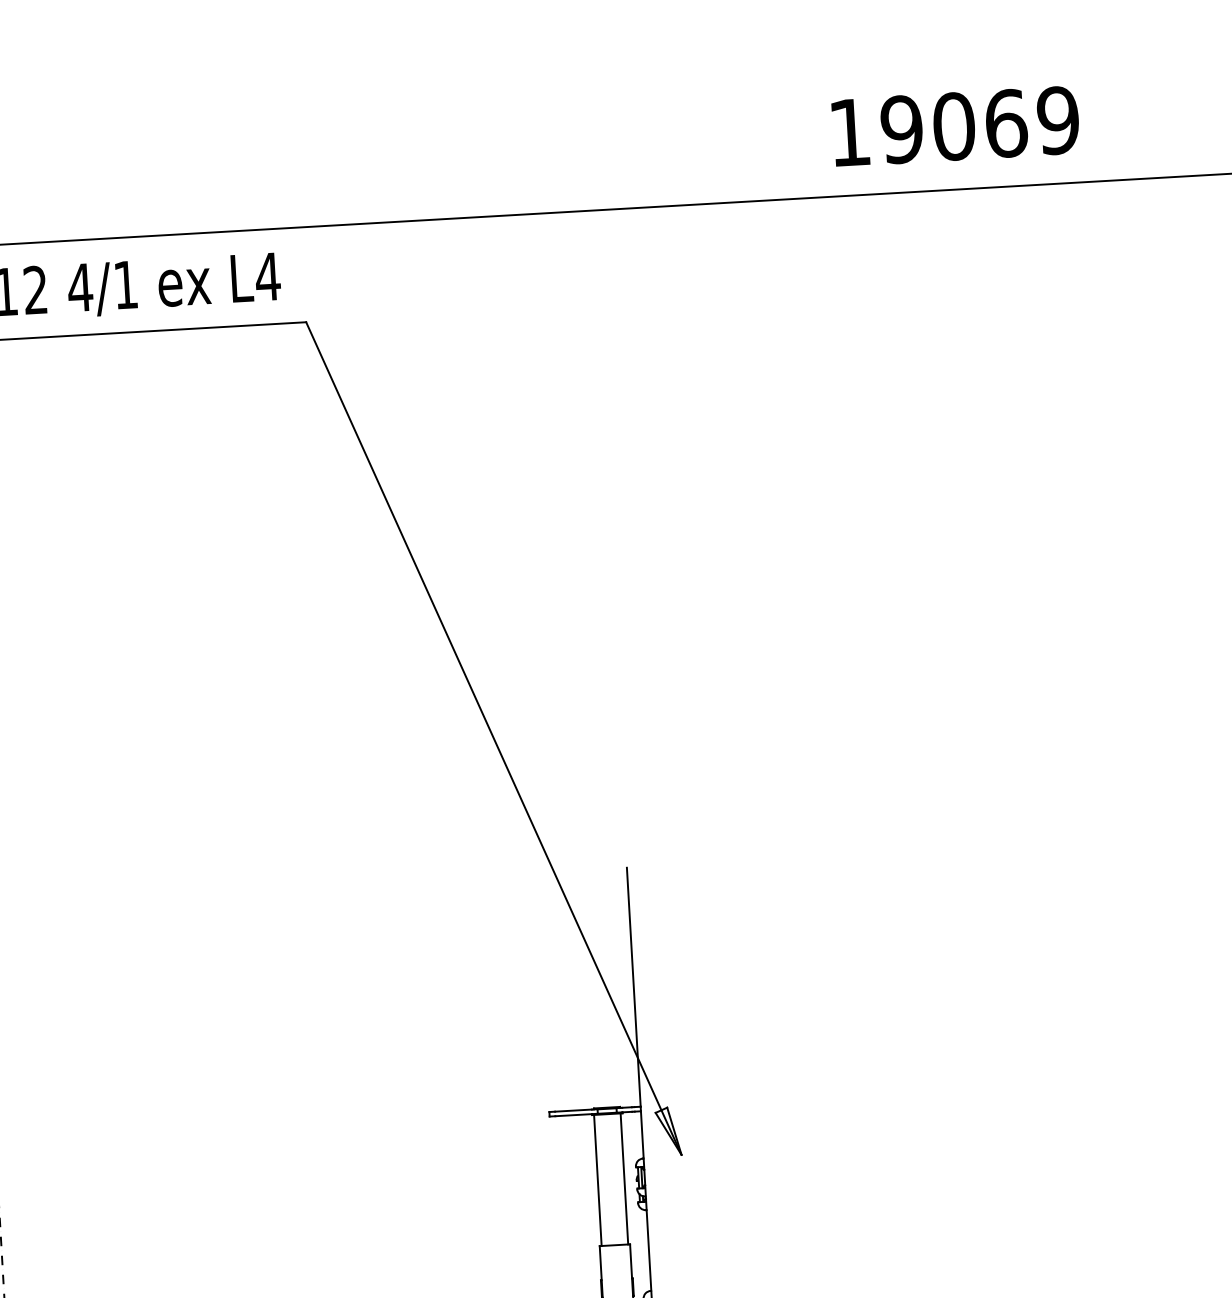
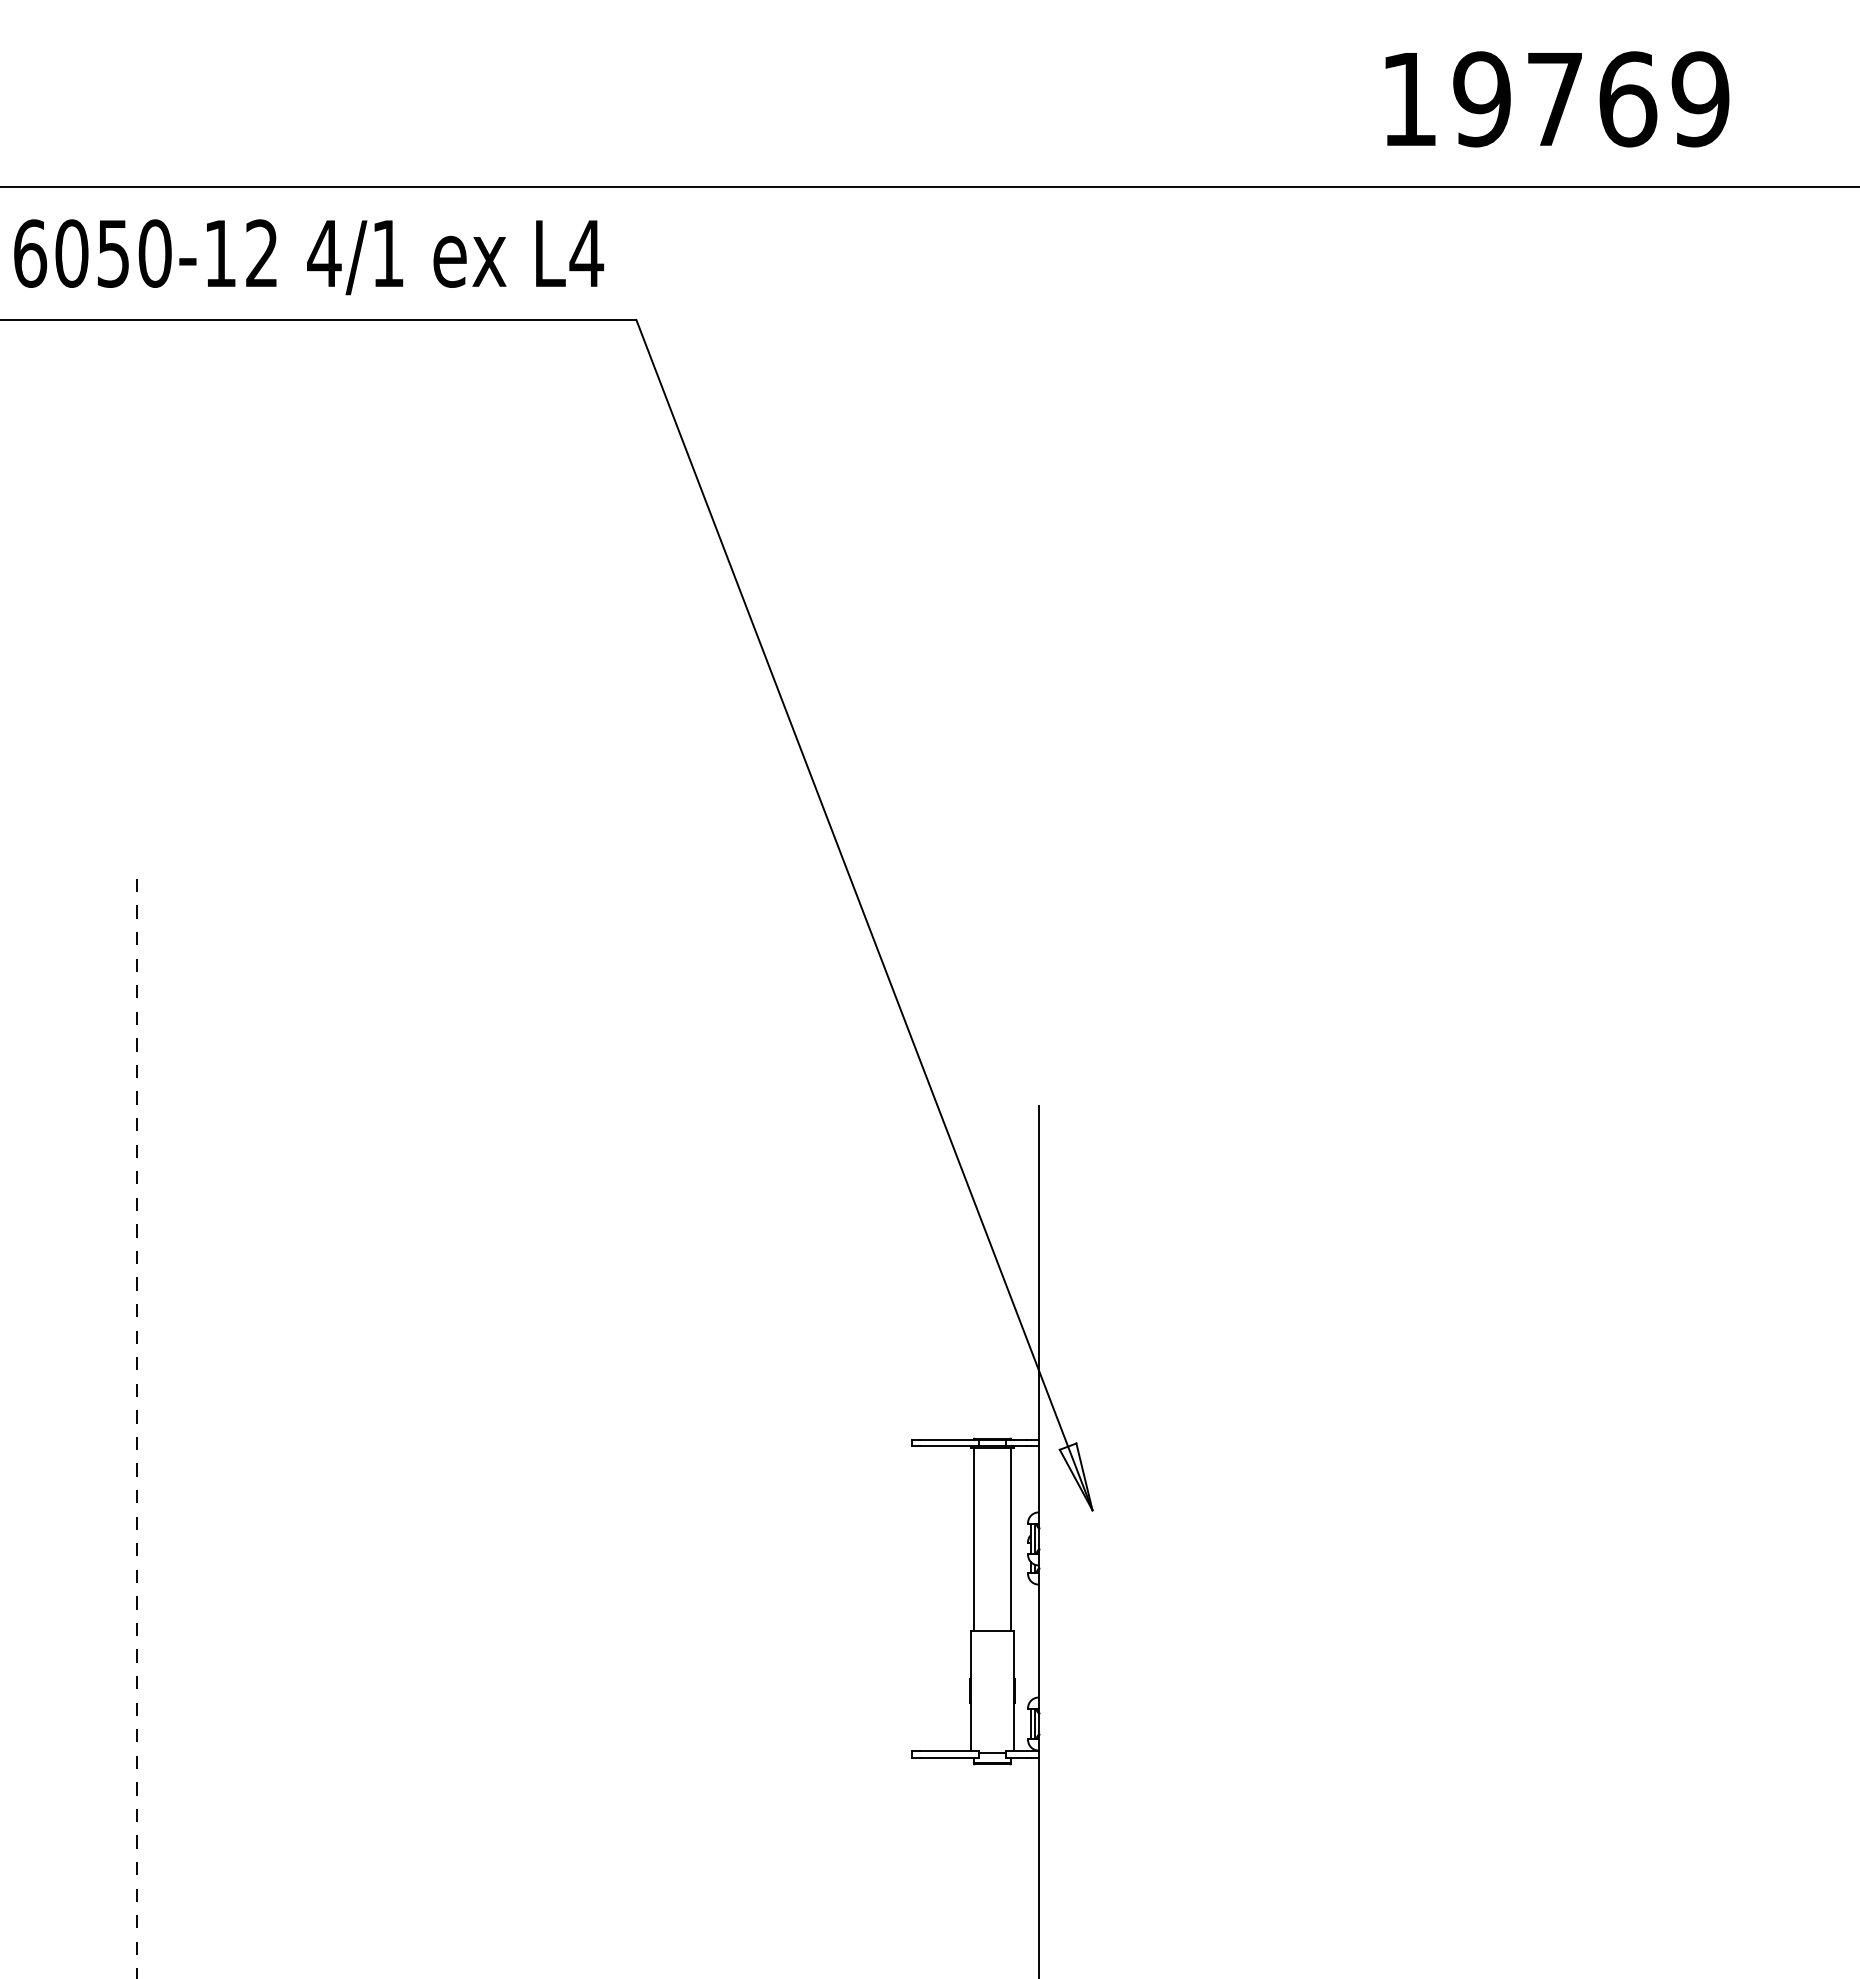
text: (954, 126) -> (1555, 99), 19069 -> 19769

